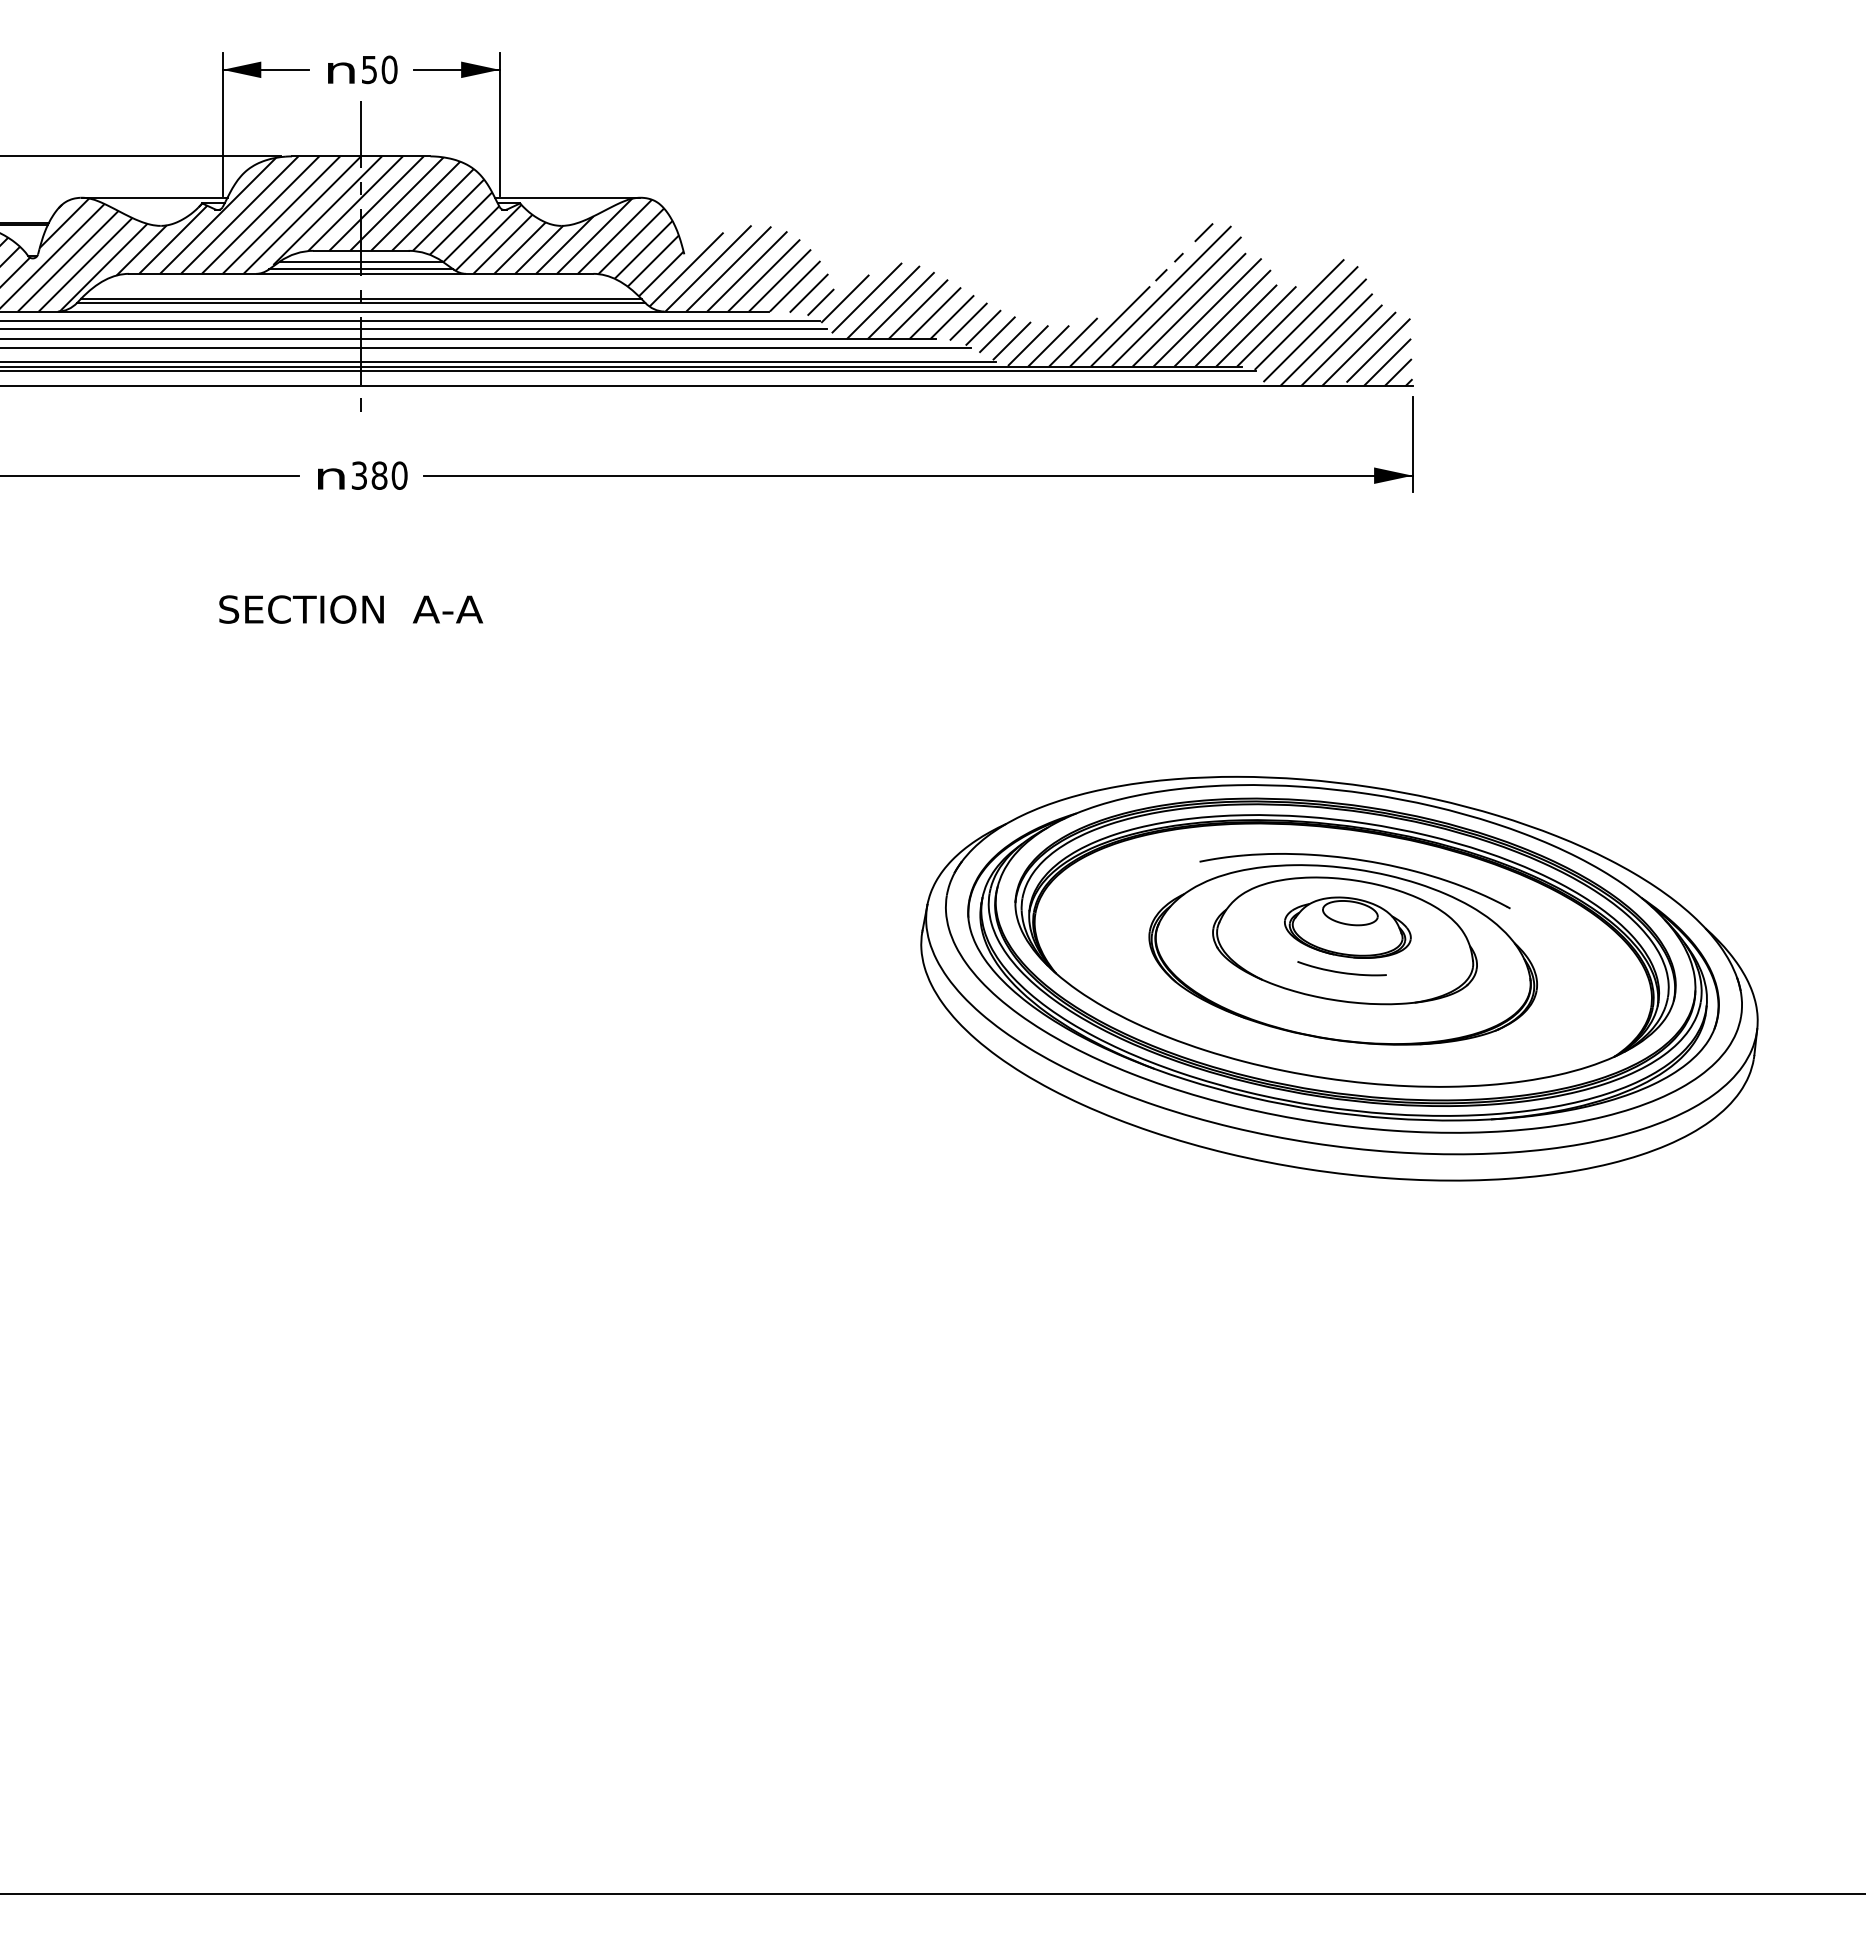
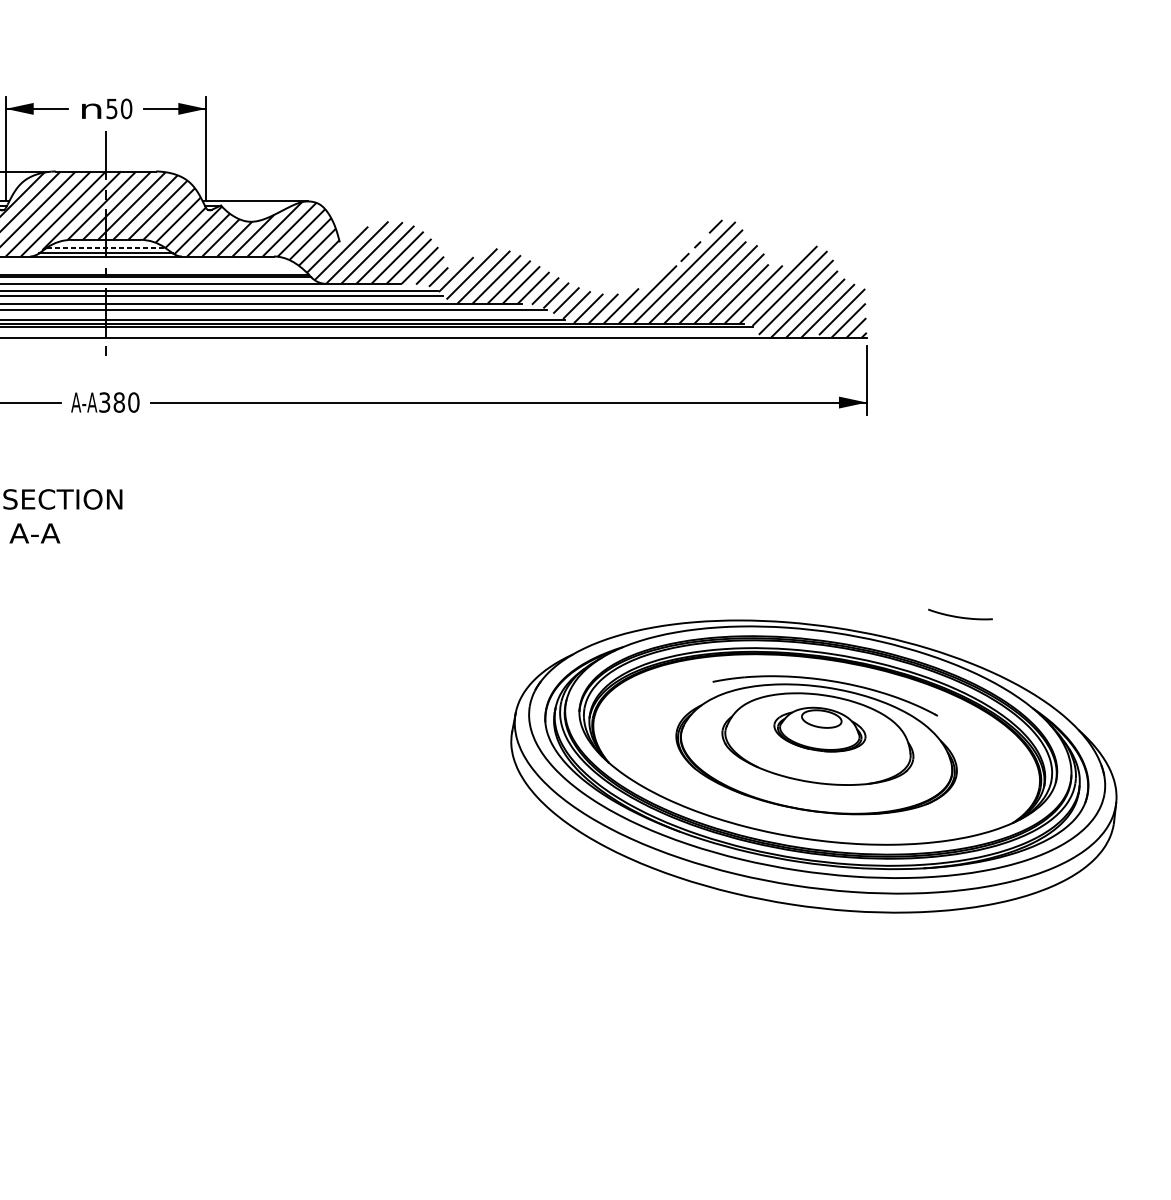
line: (361, 261) -> (106, 247), solid -> dashed
text: (331, 475) -> (84, 402), n -> A-A
text: (447, 609) -> (34, 533), moved
curve: (1341, 971) -> (960, 616), moved

